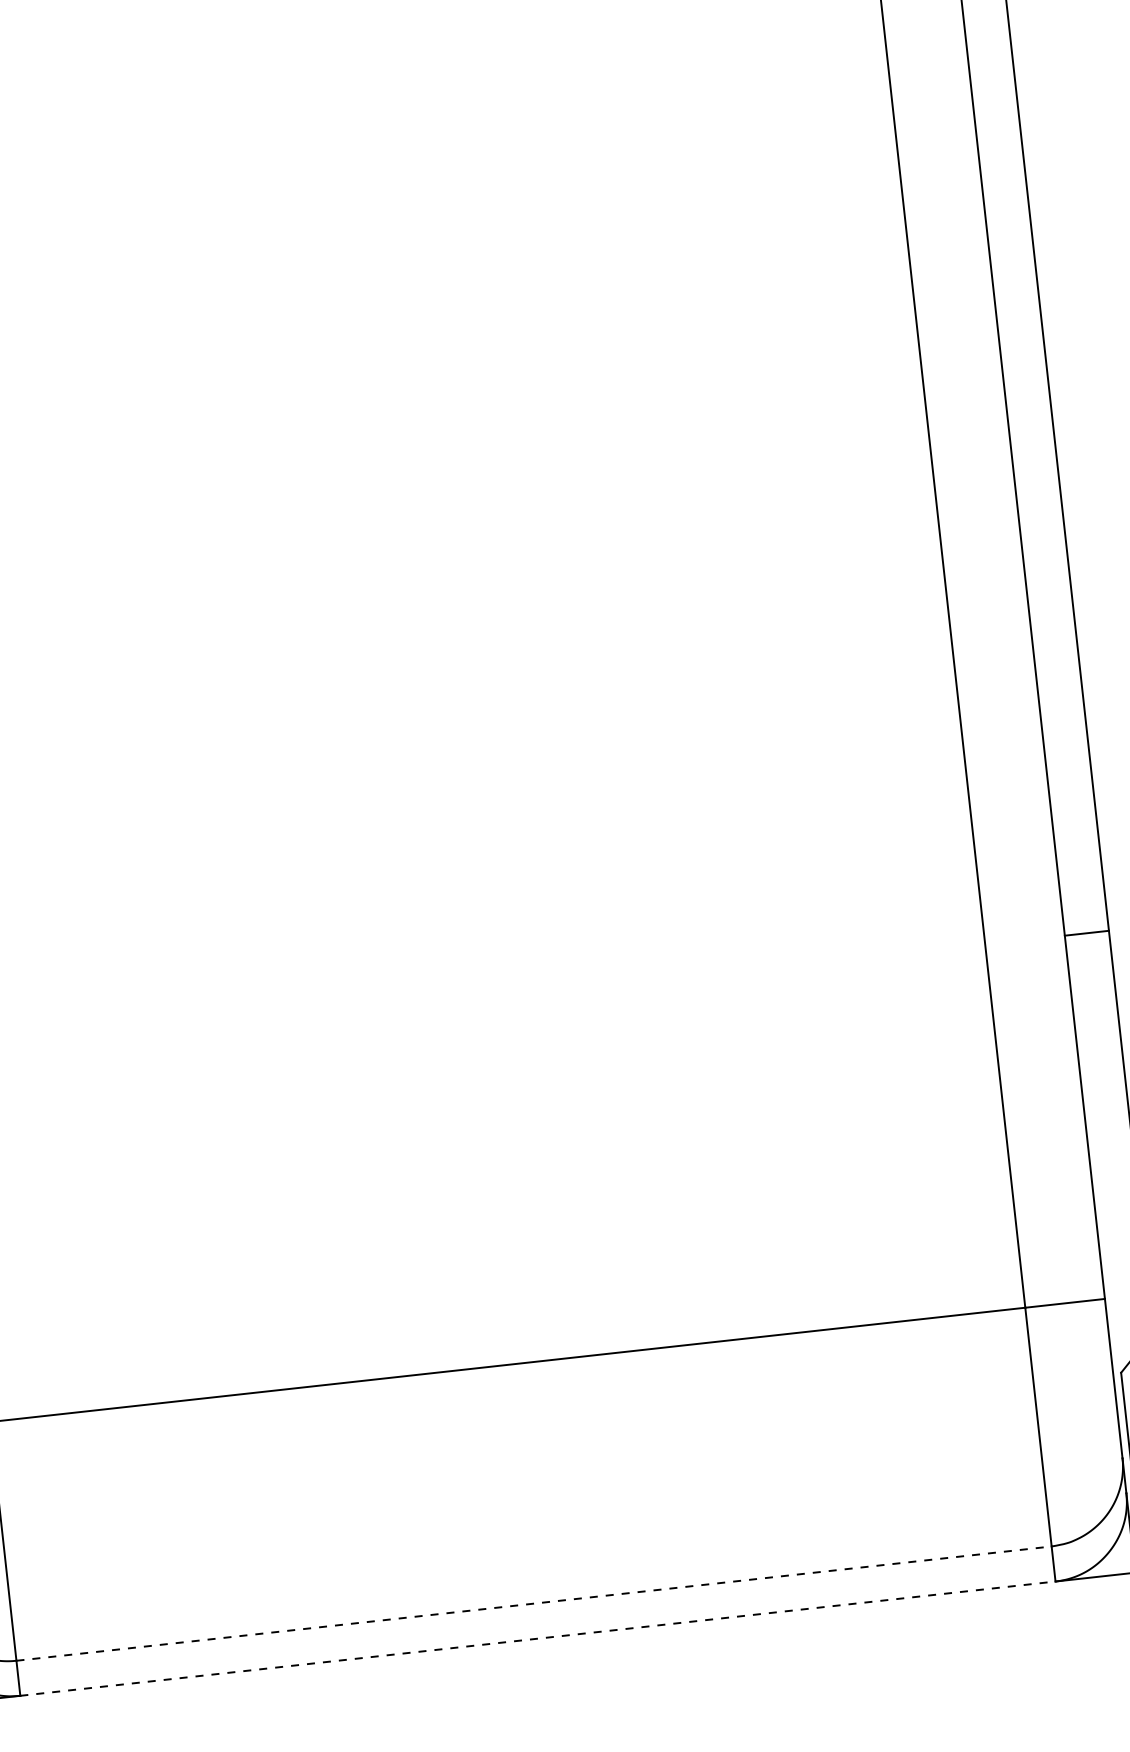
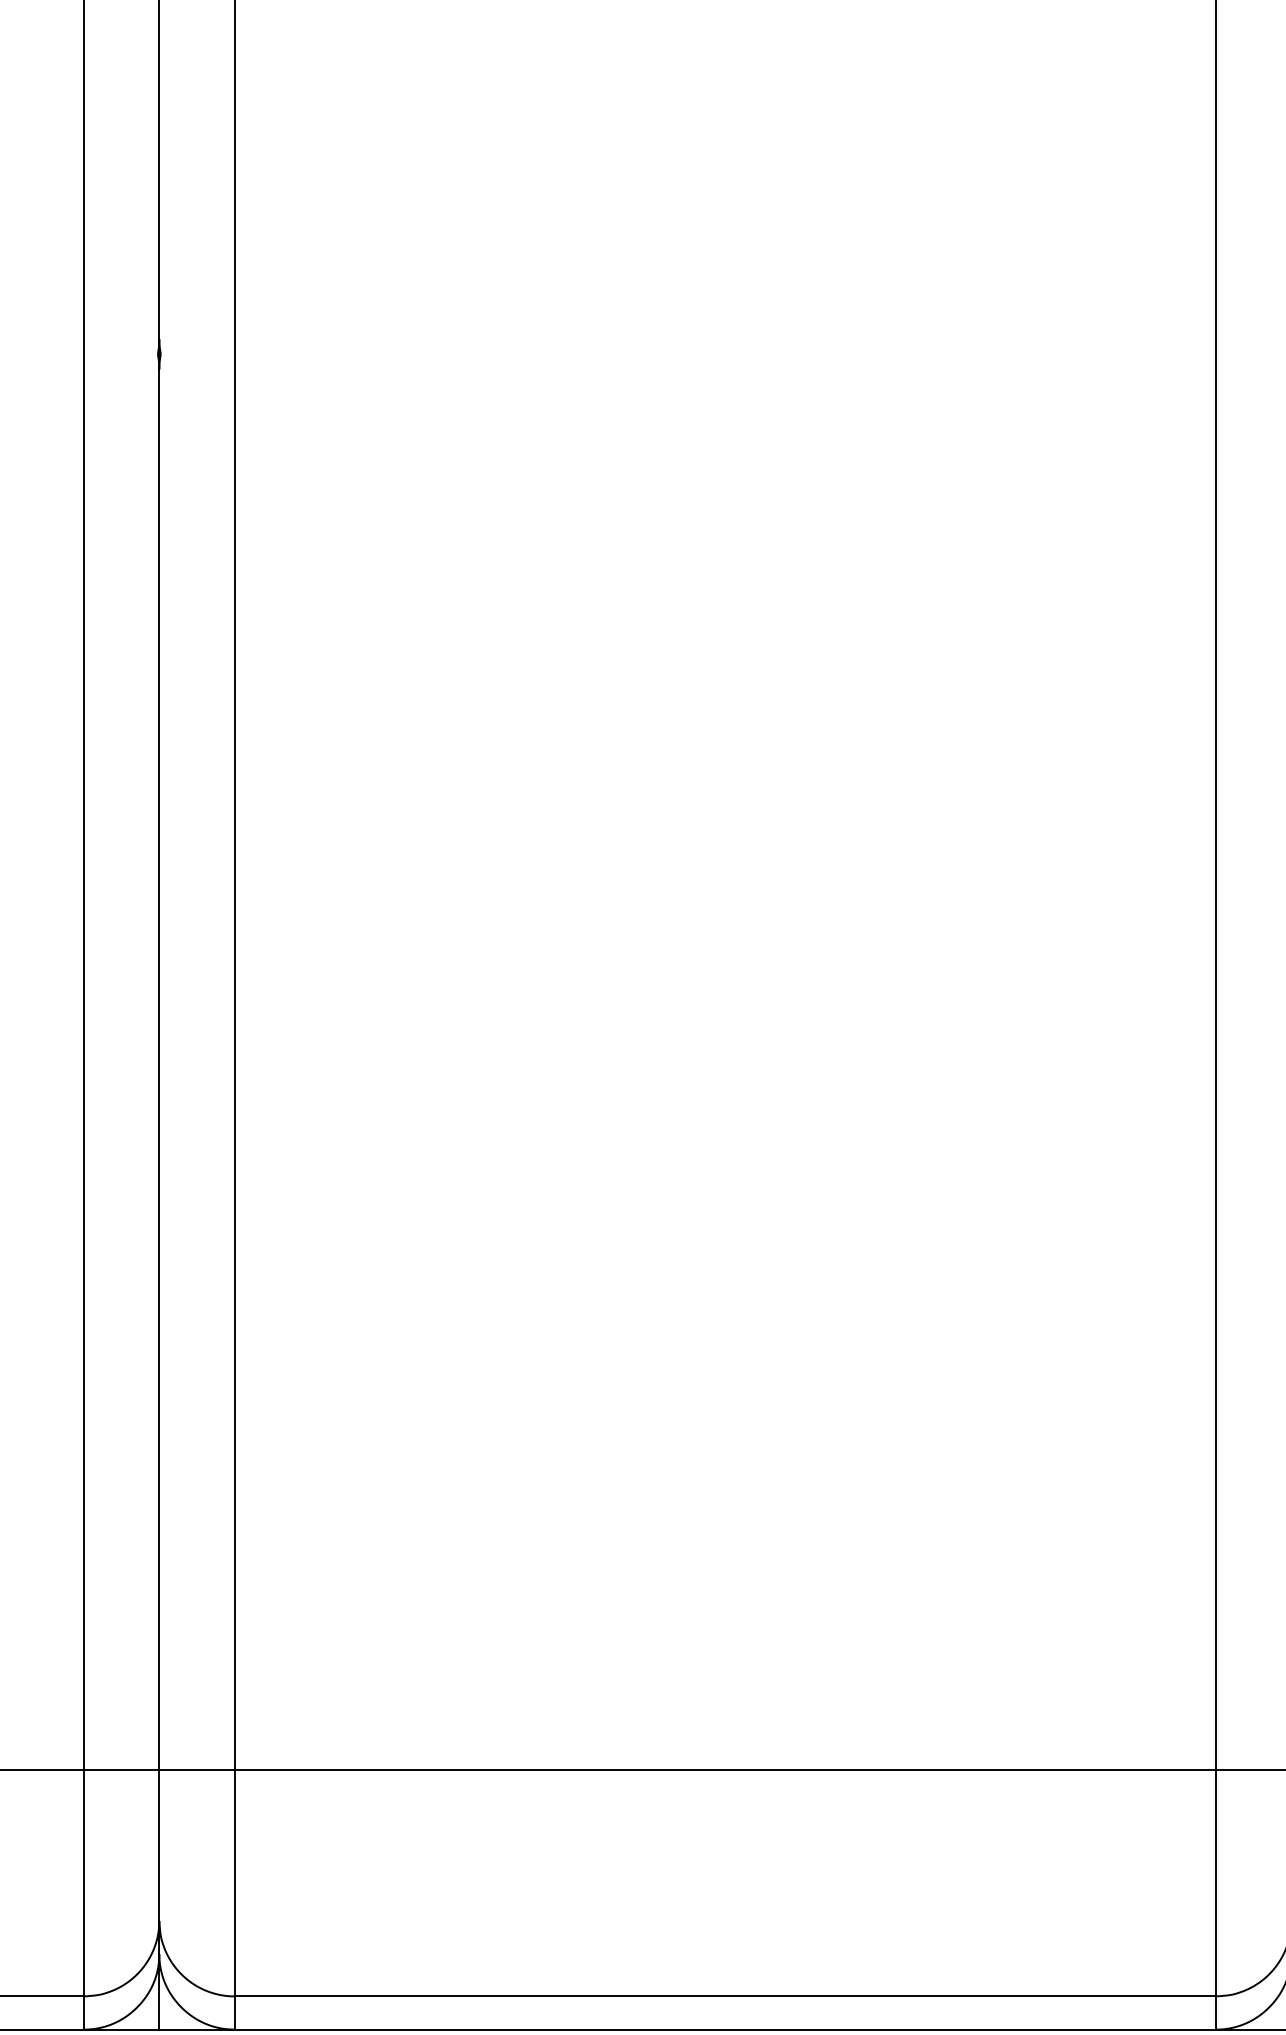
line: (534, 1603) -> (725, 1996), dashed -> solid
line: (538, 1638) -> (725, 2029), dashed -> solid

